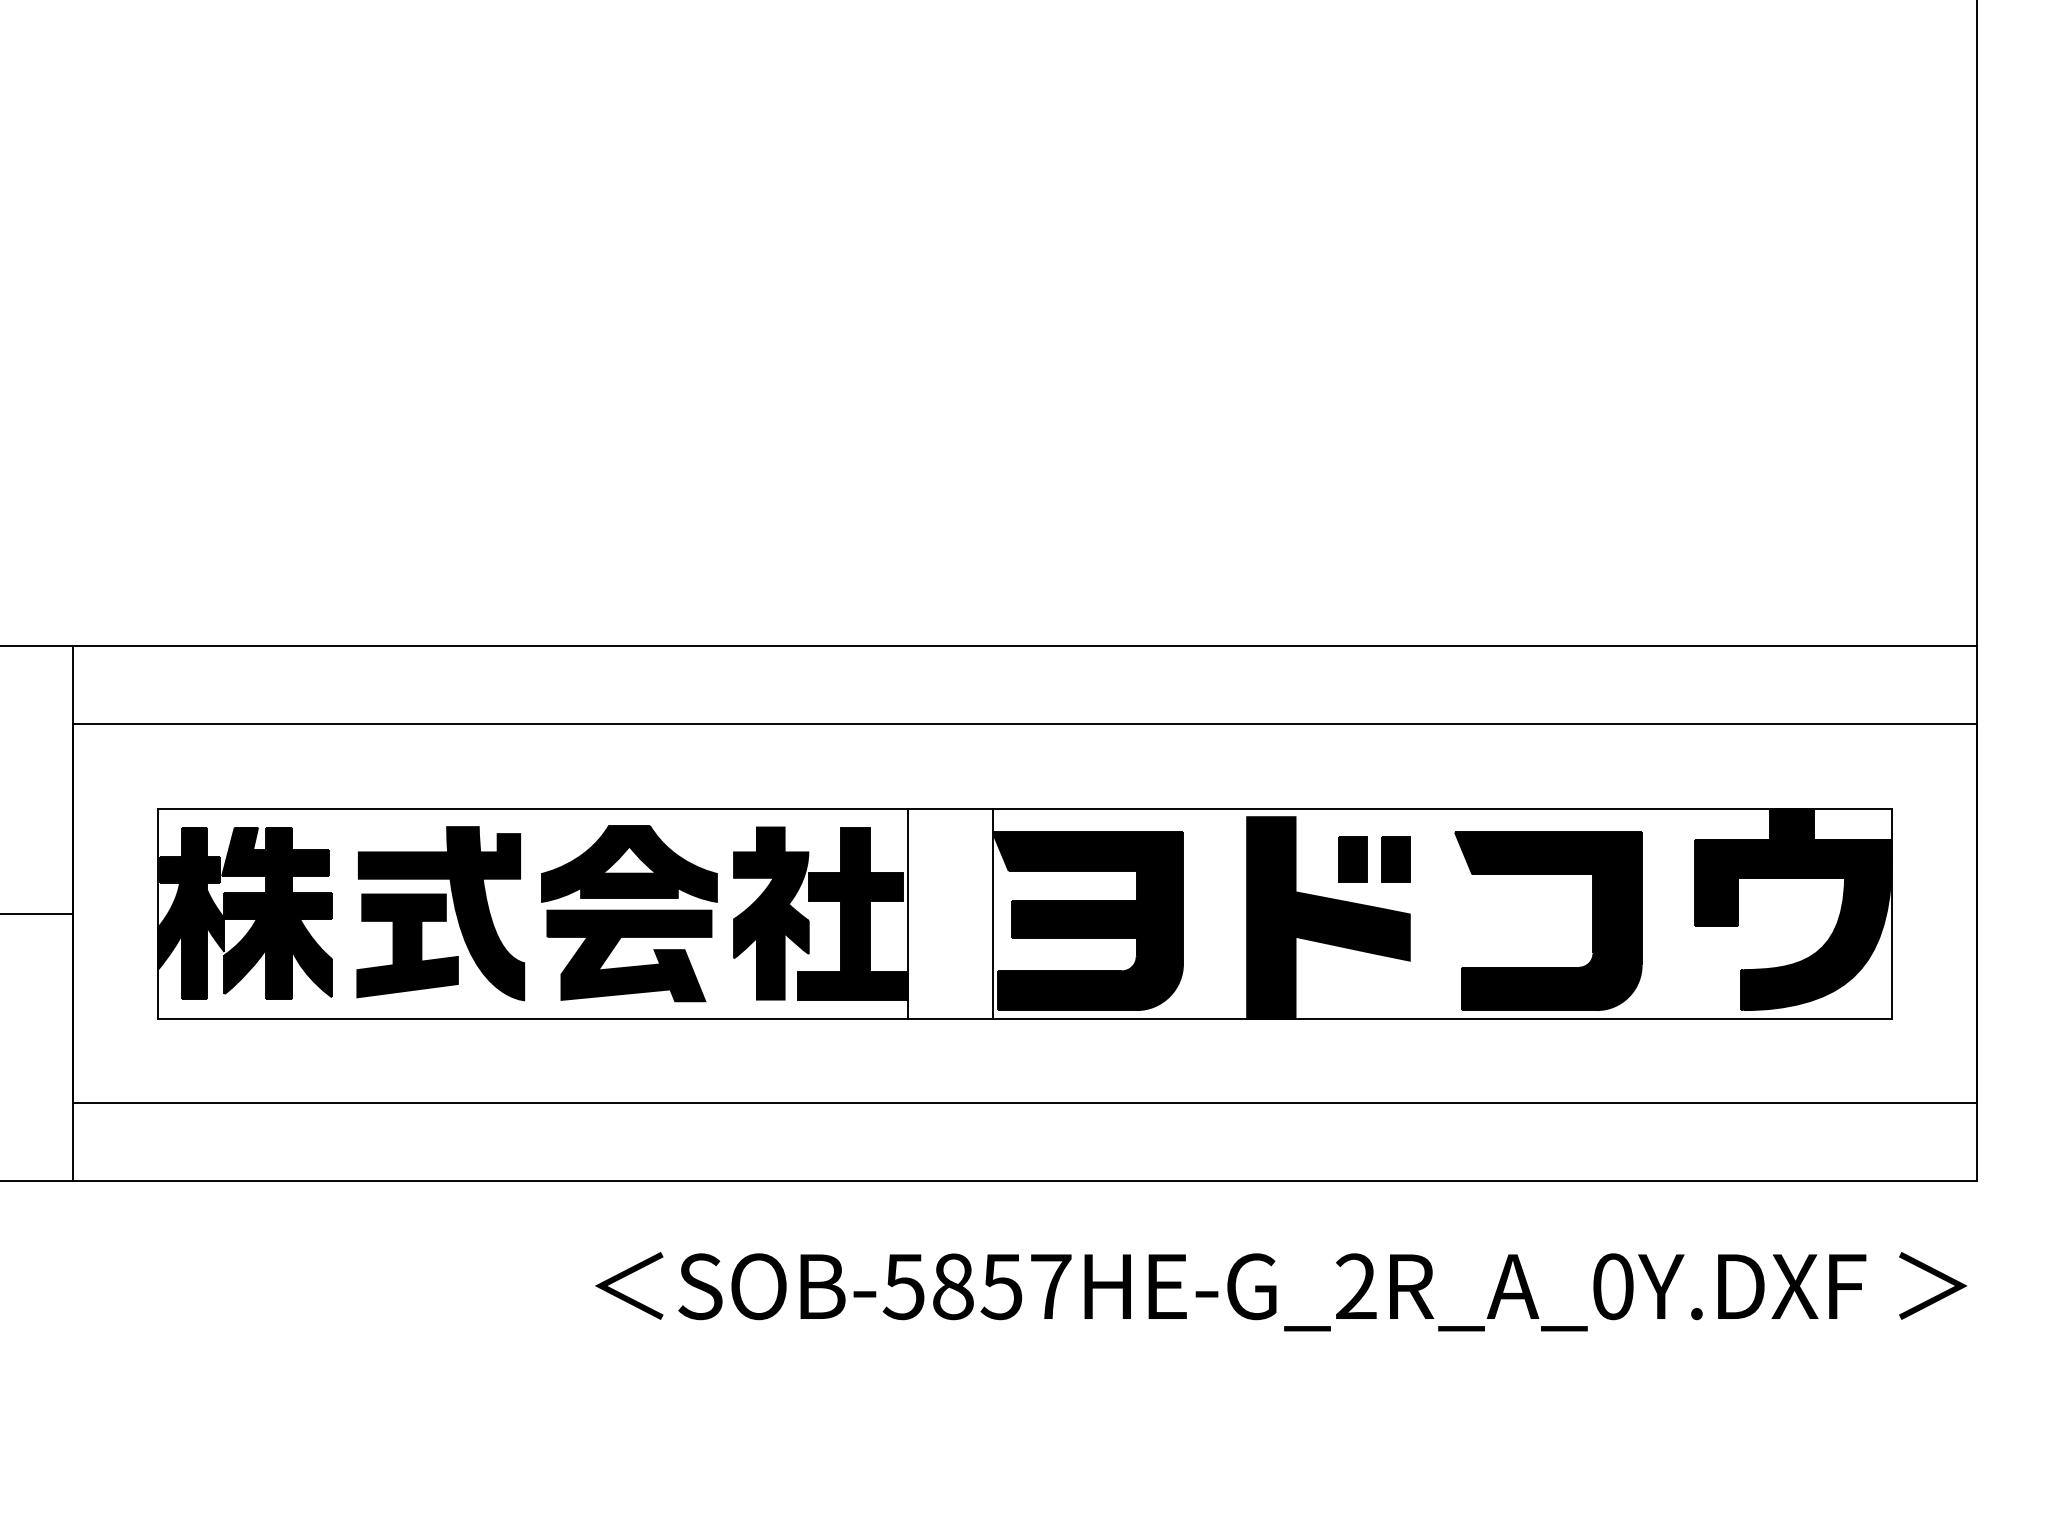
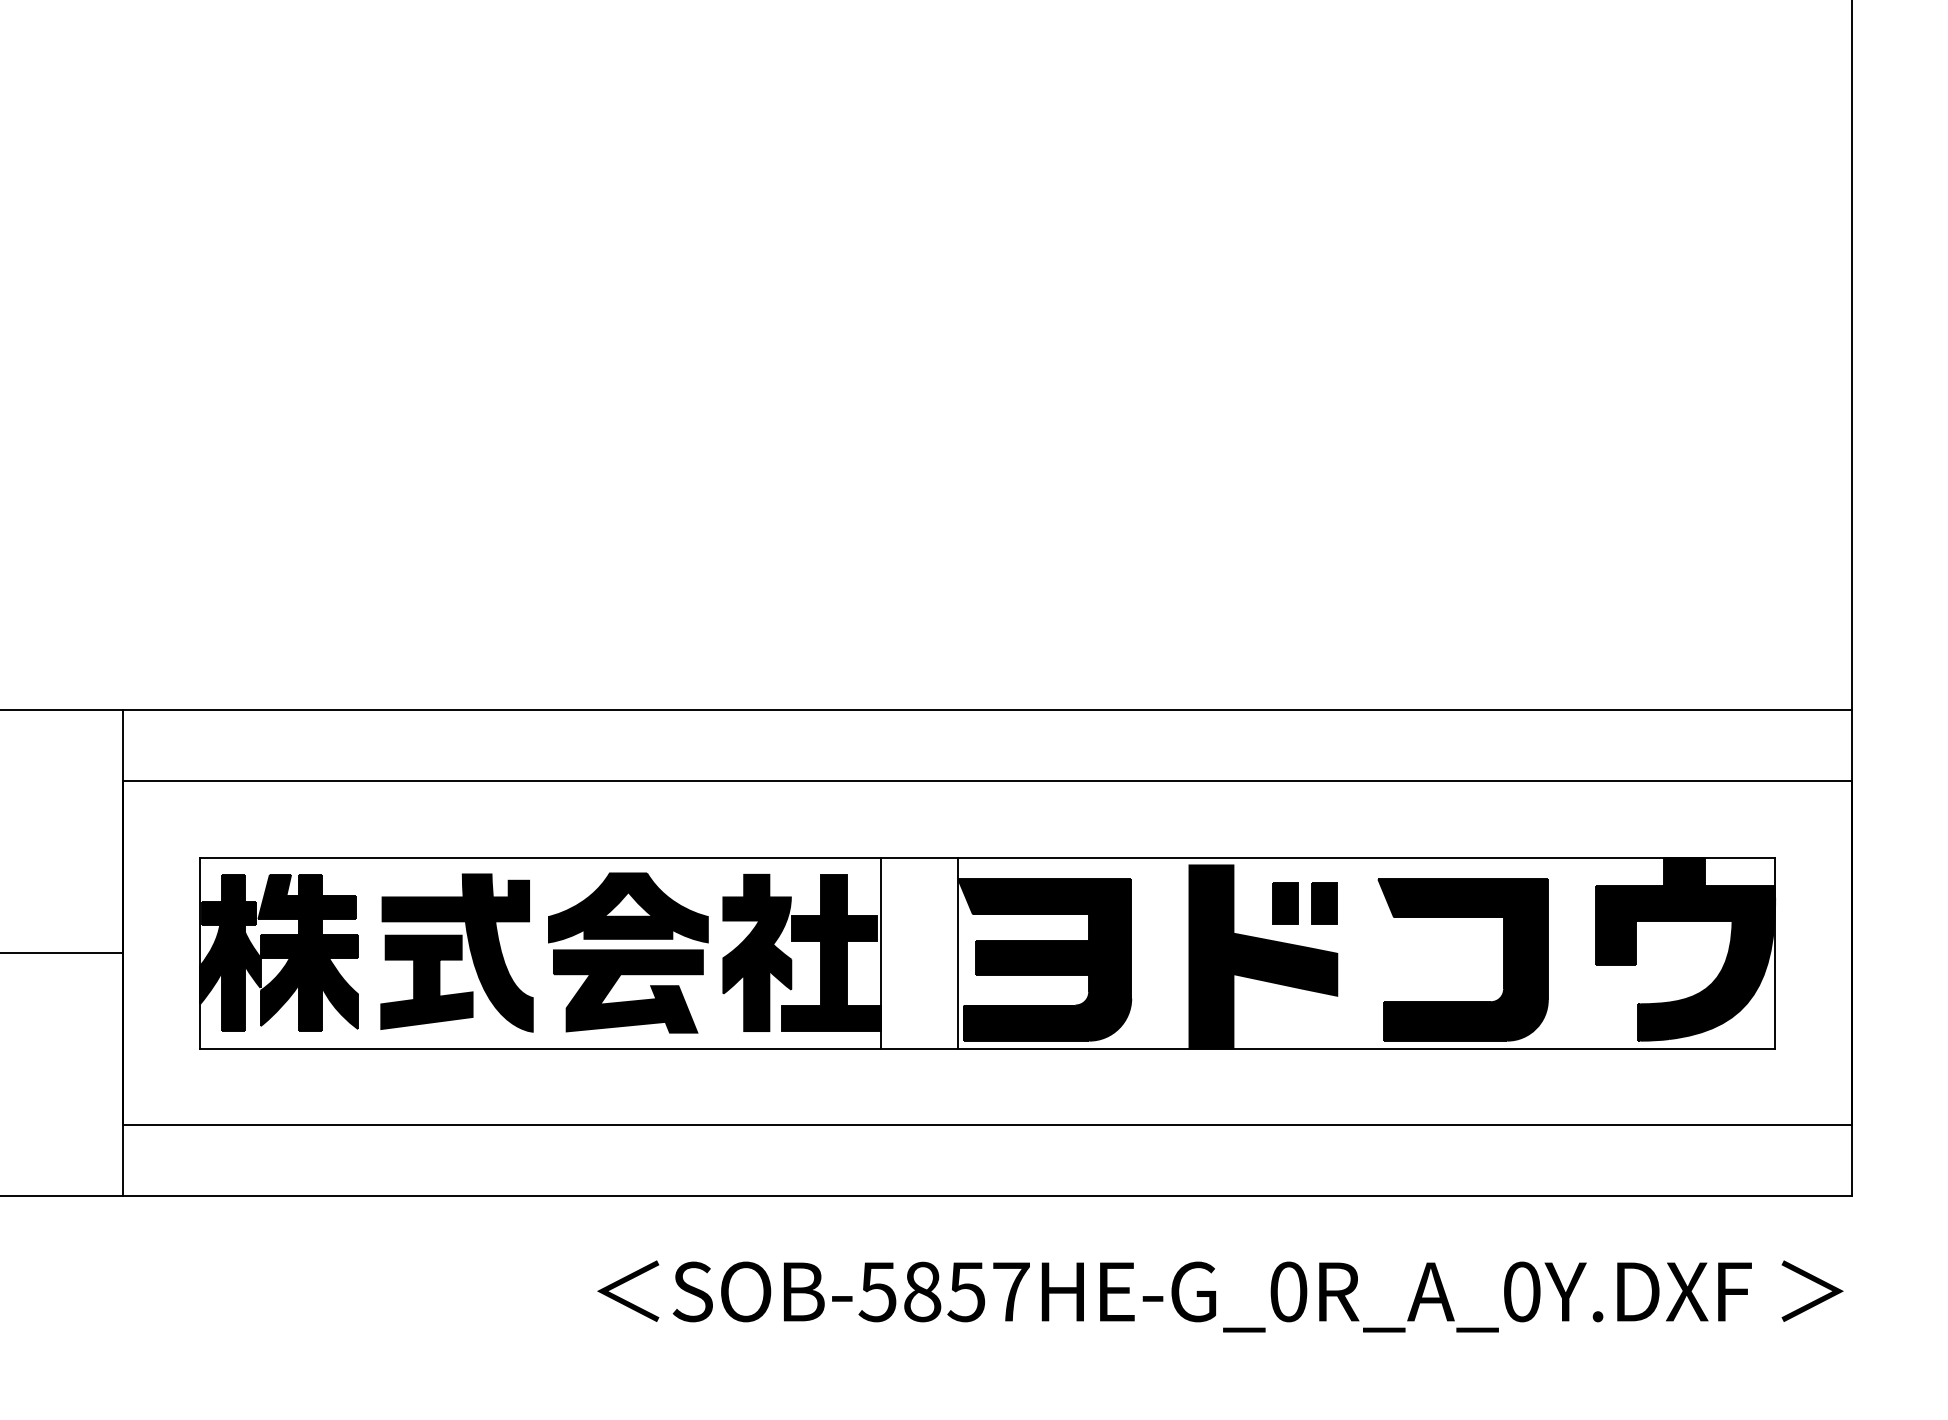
text: (1356, 1286) -> (1288, 1291), SOB-5857HE-G_2R_A_0Y.DXF -> SOB-5857HE-G_0R_A_0Y.DXF

